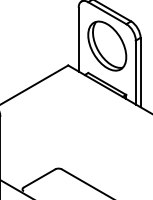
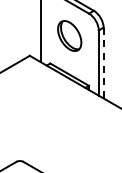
part: (107, 45) -> (69, 35), size x0.6
line: (140, 72) -> (103, 62), solid -> dashed

